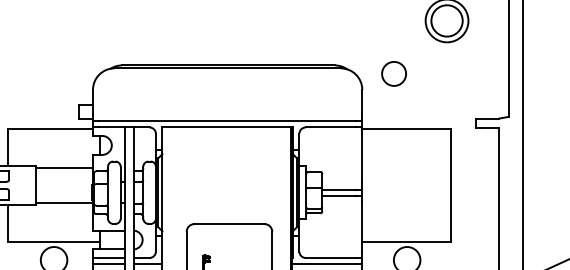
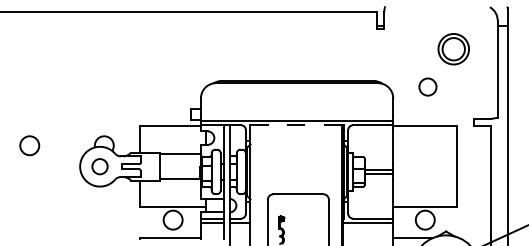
circle: (393, 73) -> (427, 86), moved
line: (226, 127) -> (296, 125), solid -> dashed

